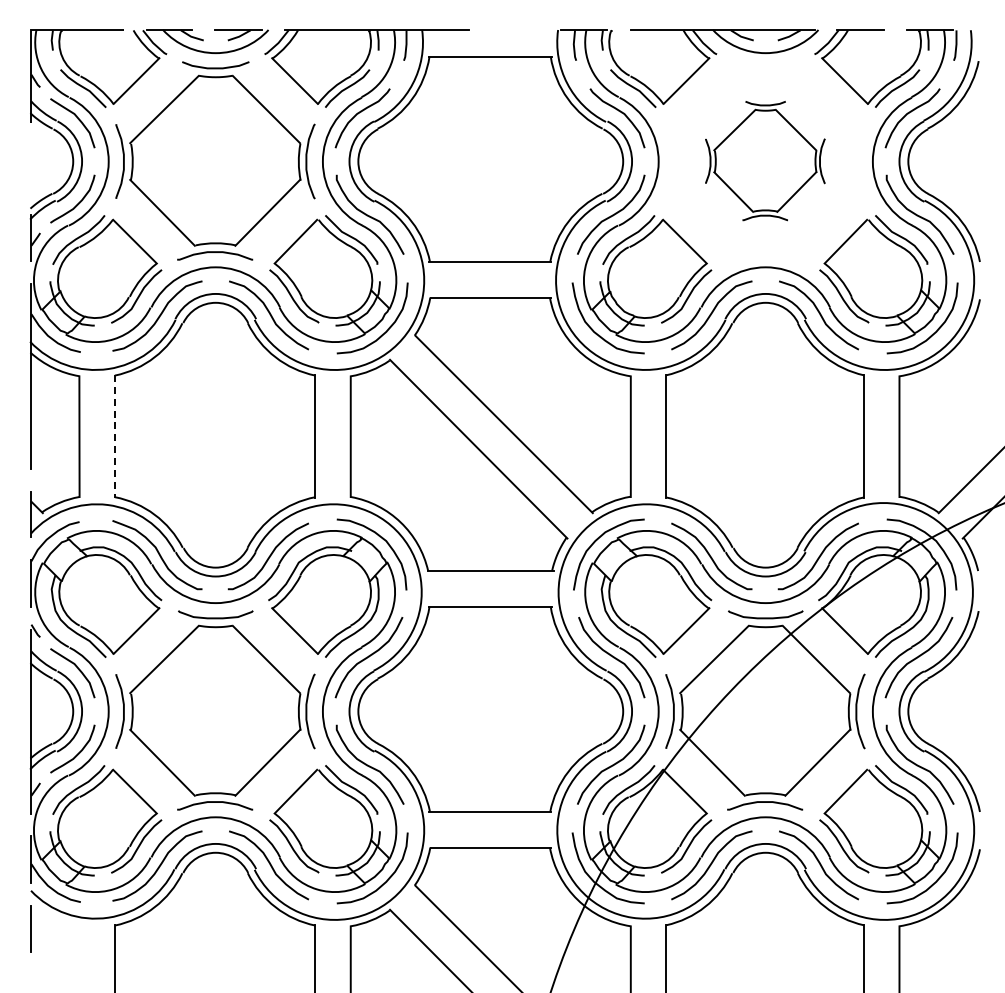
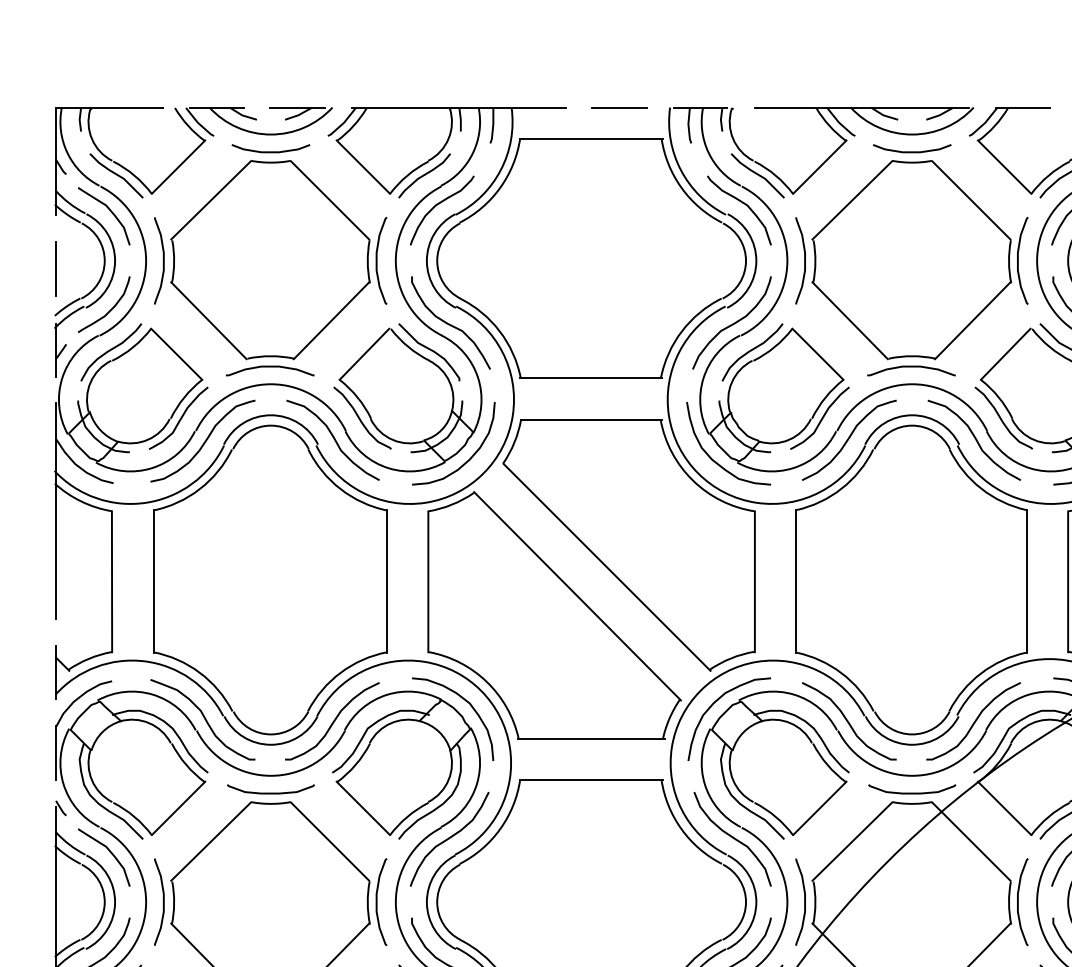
line: (514, 30) -> (619, 108), added
part: (765, 160) -> (911, 259), size x1.67
line: (31, 168) -> (56, 269), added
line: (115, 437) -> (154, 582), dashed -> solid

